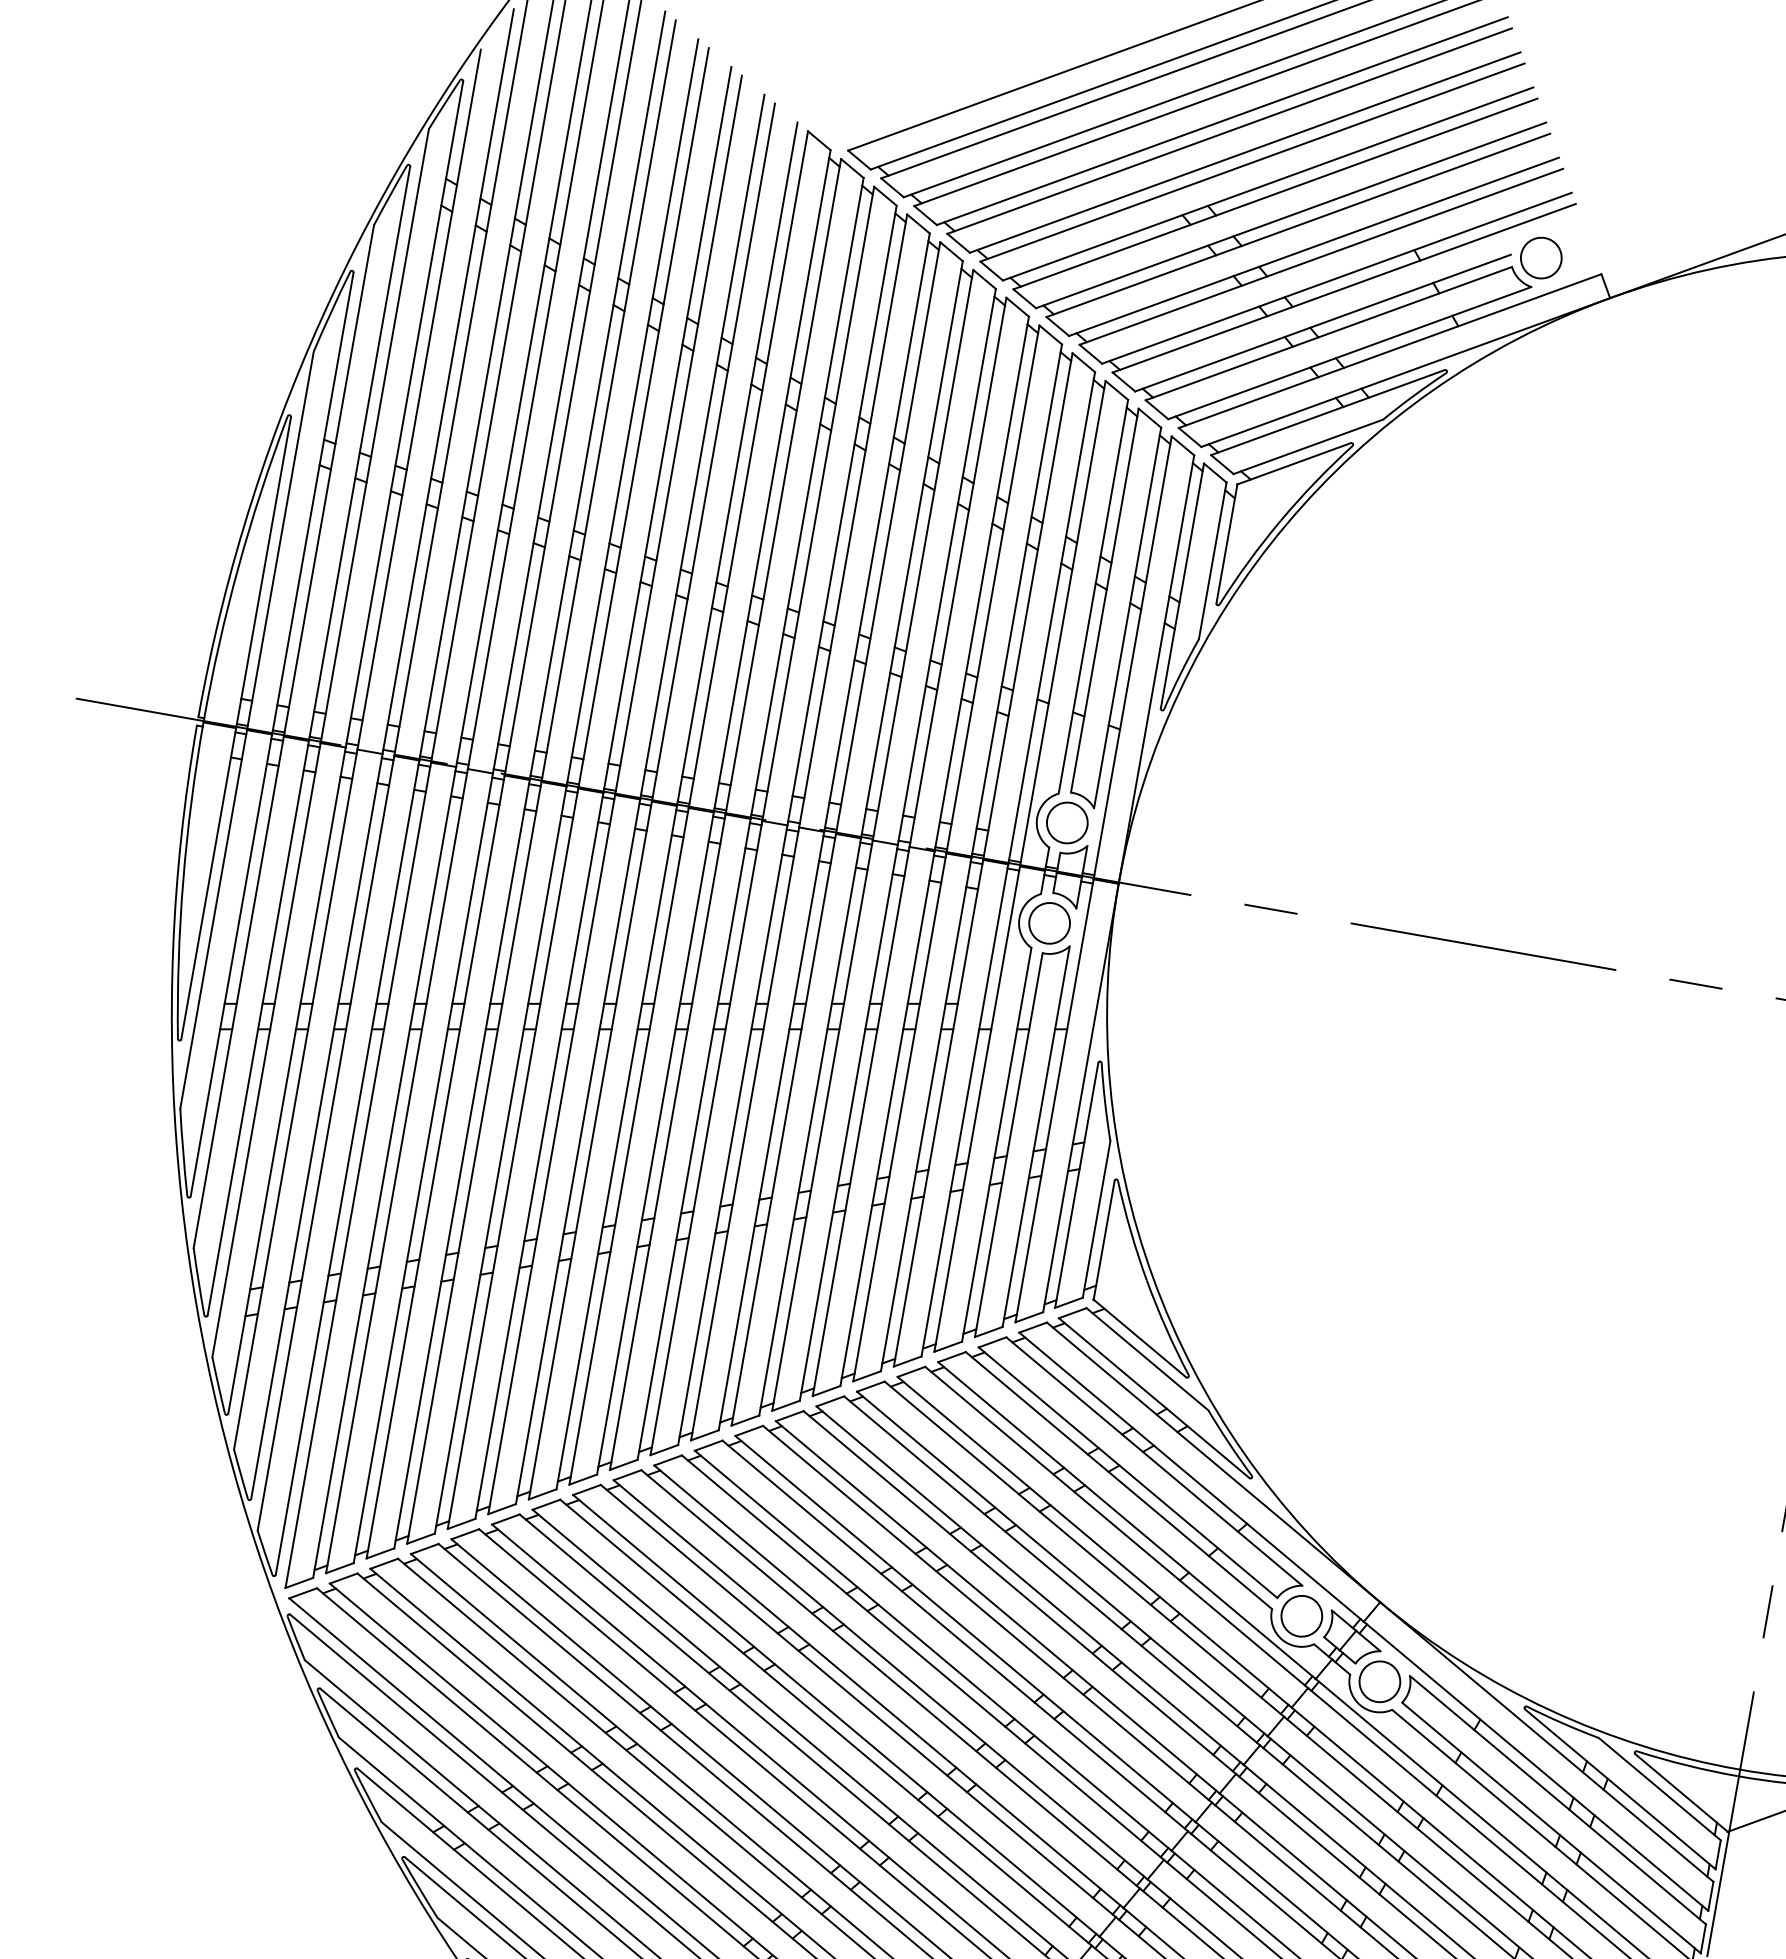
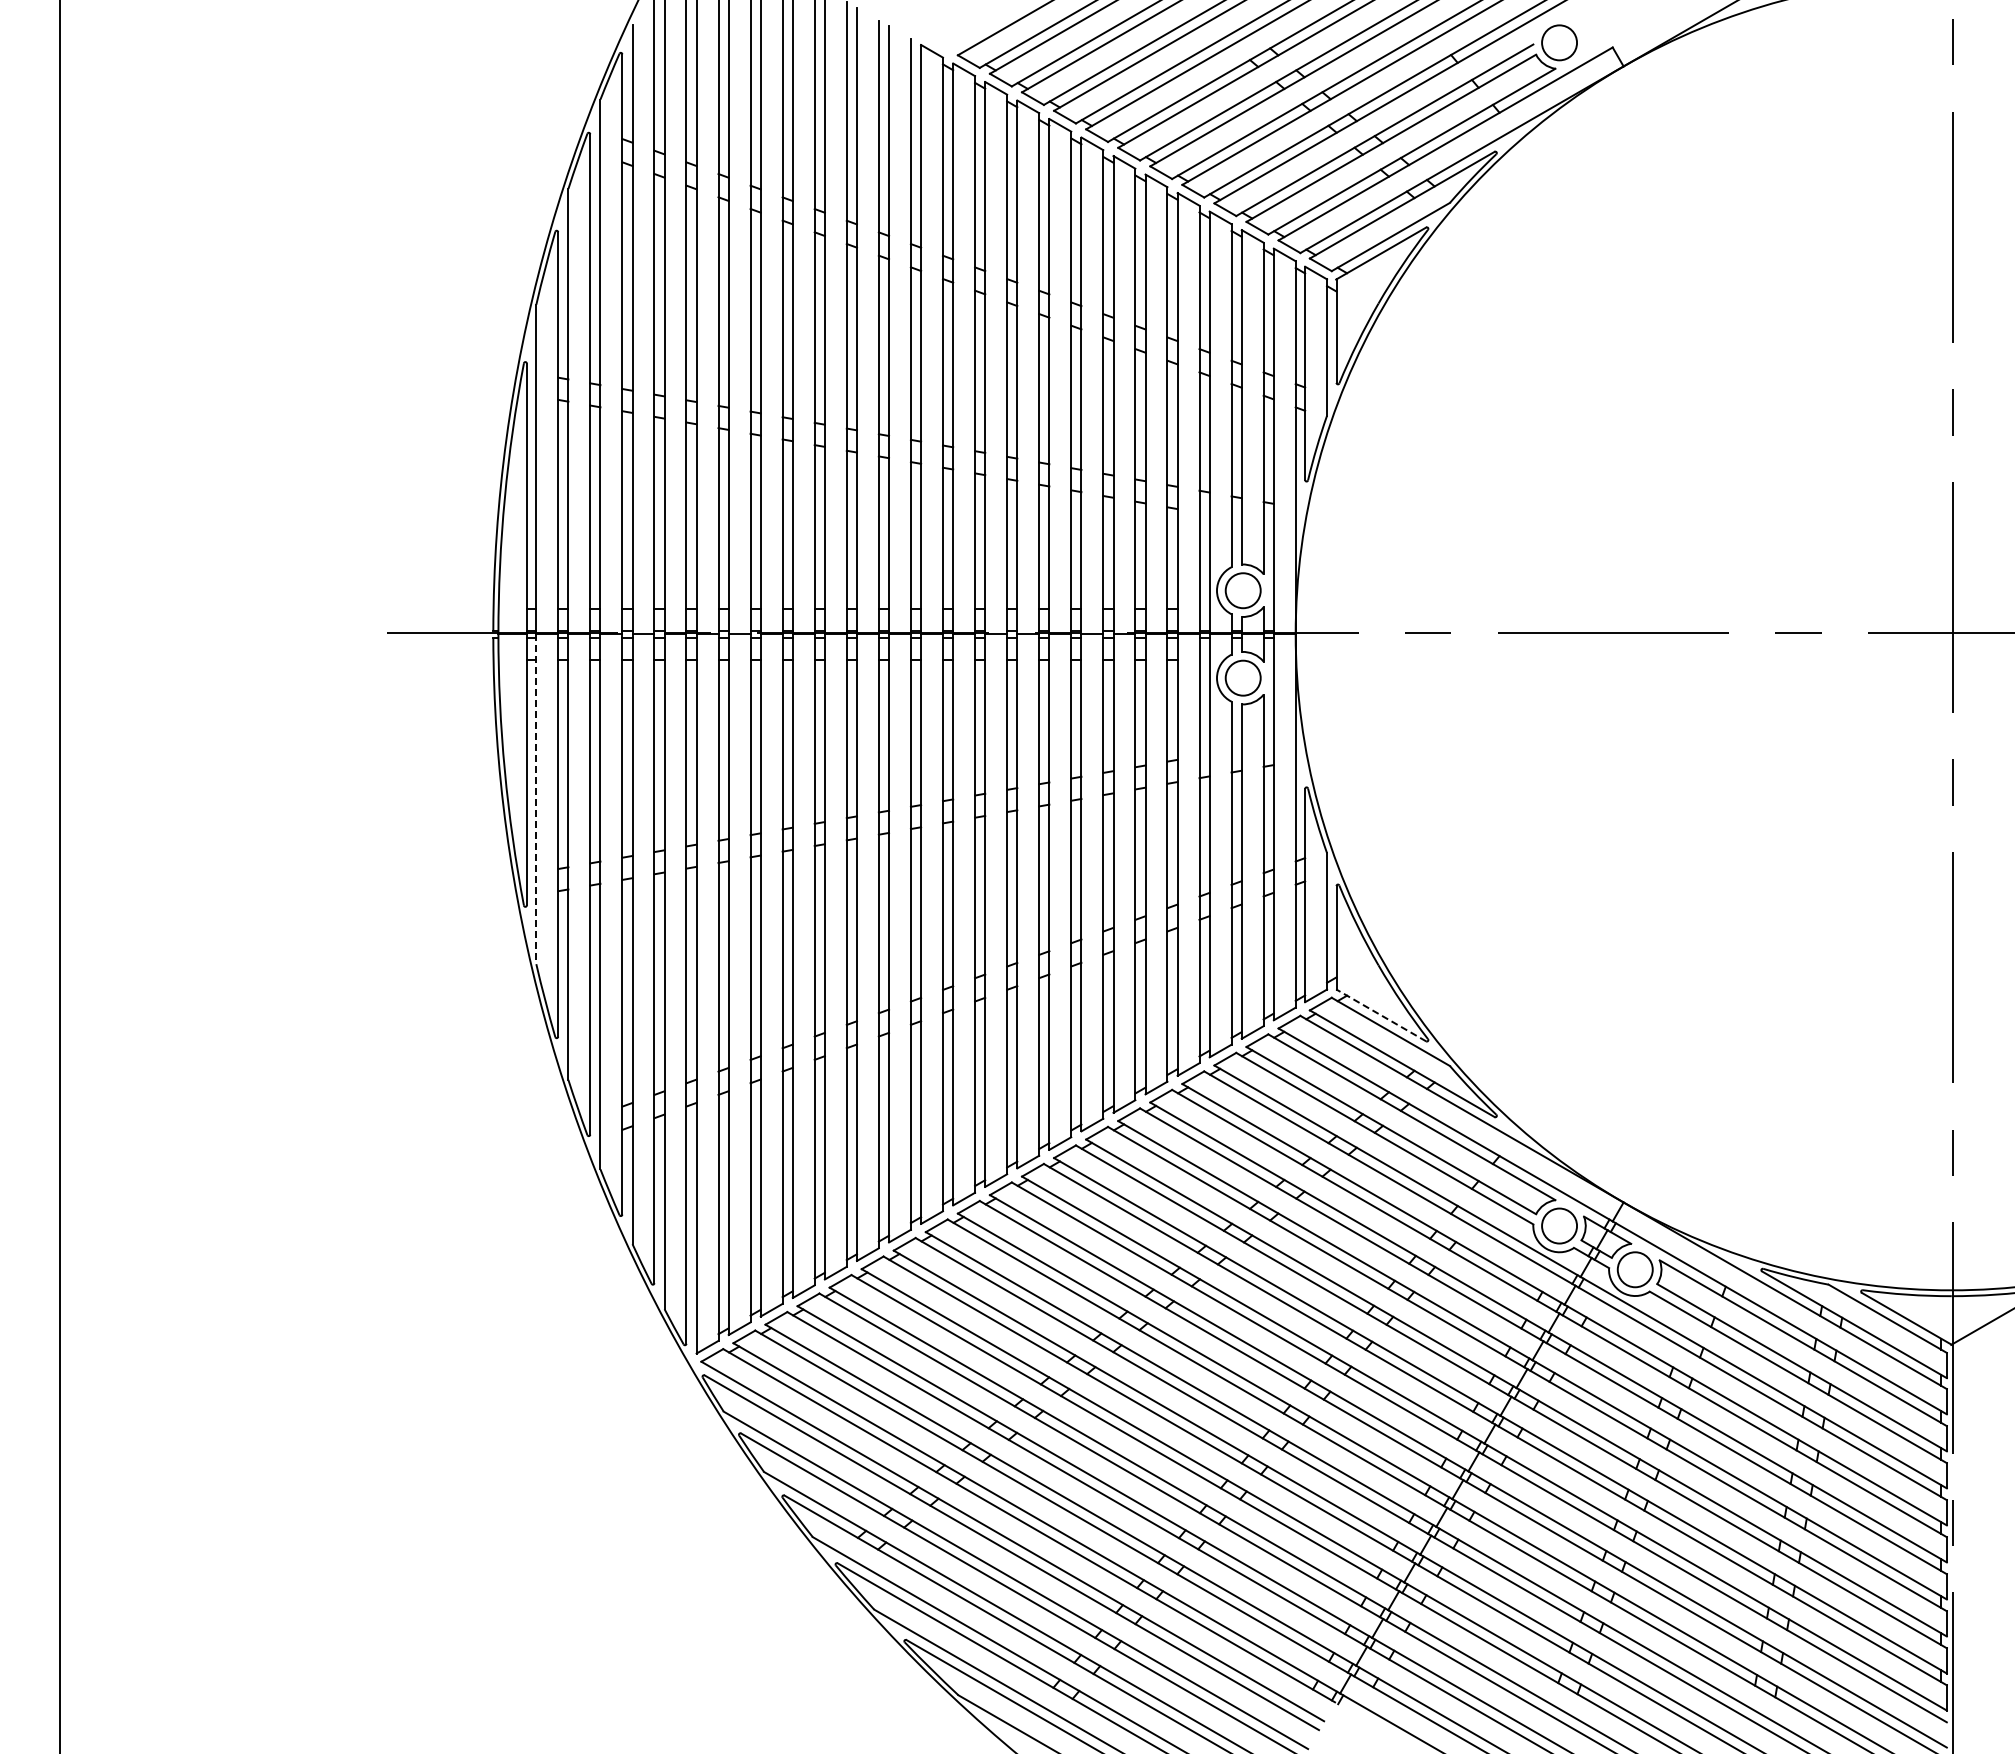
line: (213, 919) -> (536, 799), solid -> dashed
line: (1140, 1338) -> (1381, 1015), solid -> dashed

